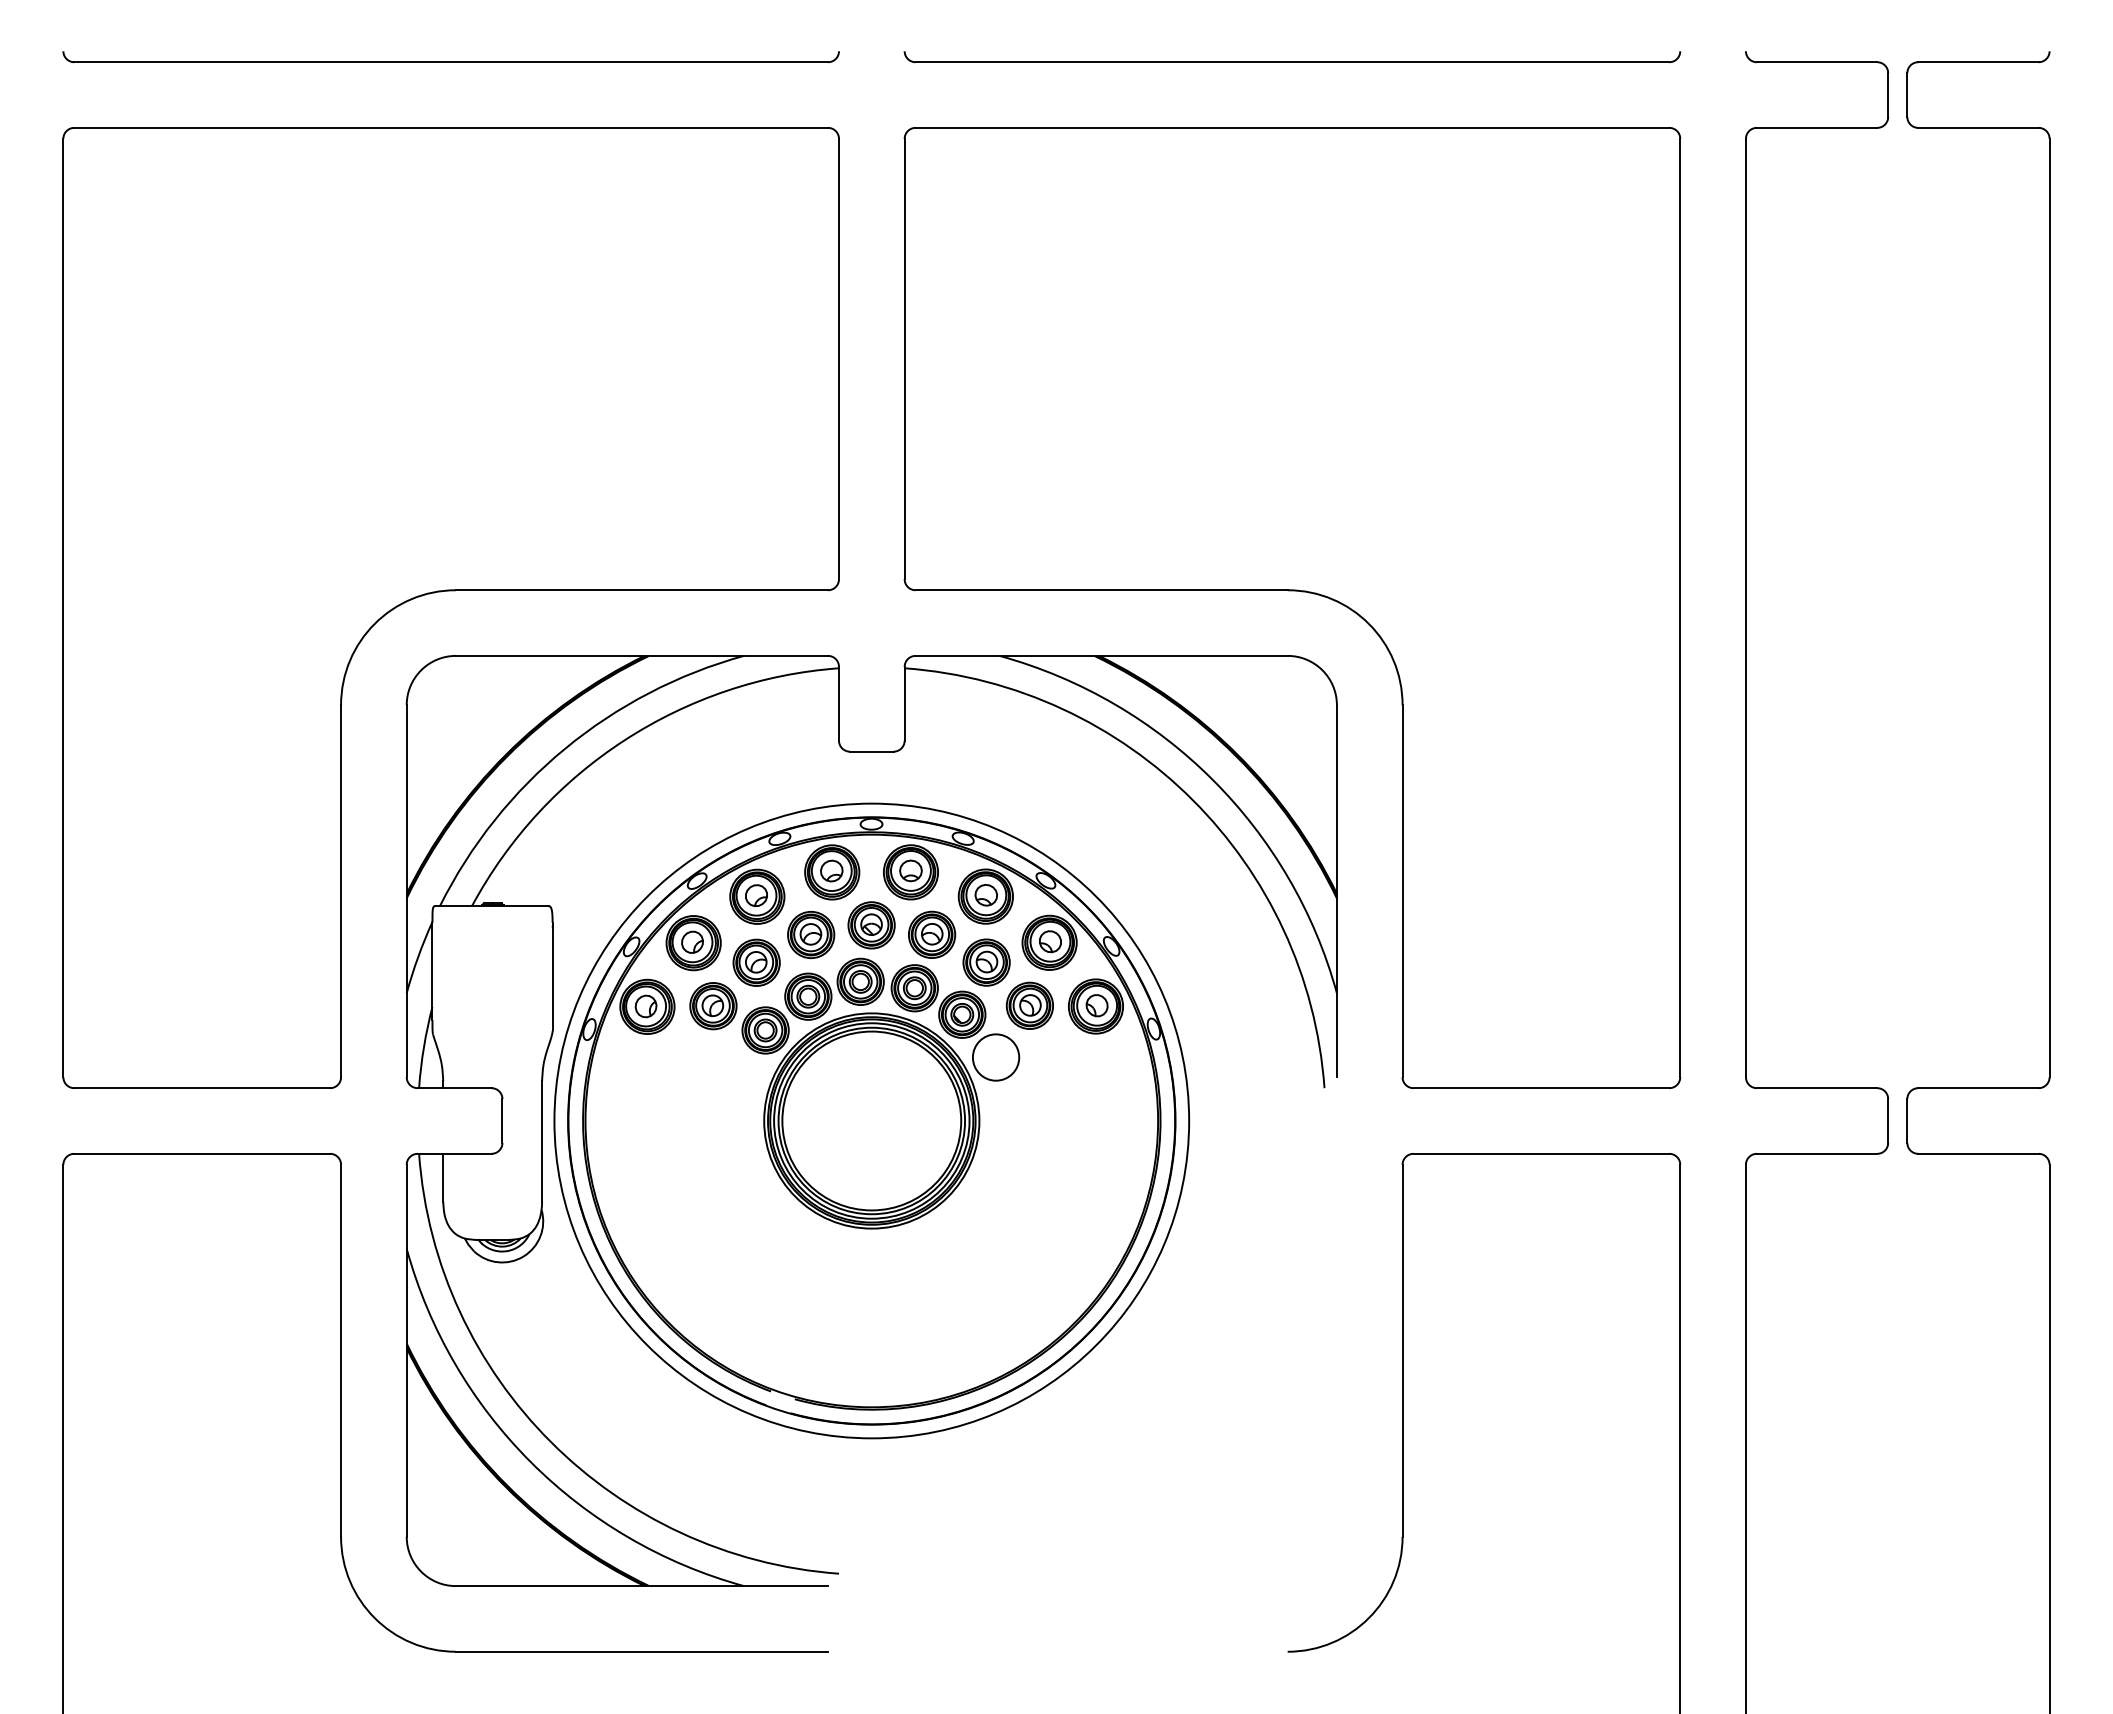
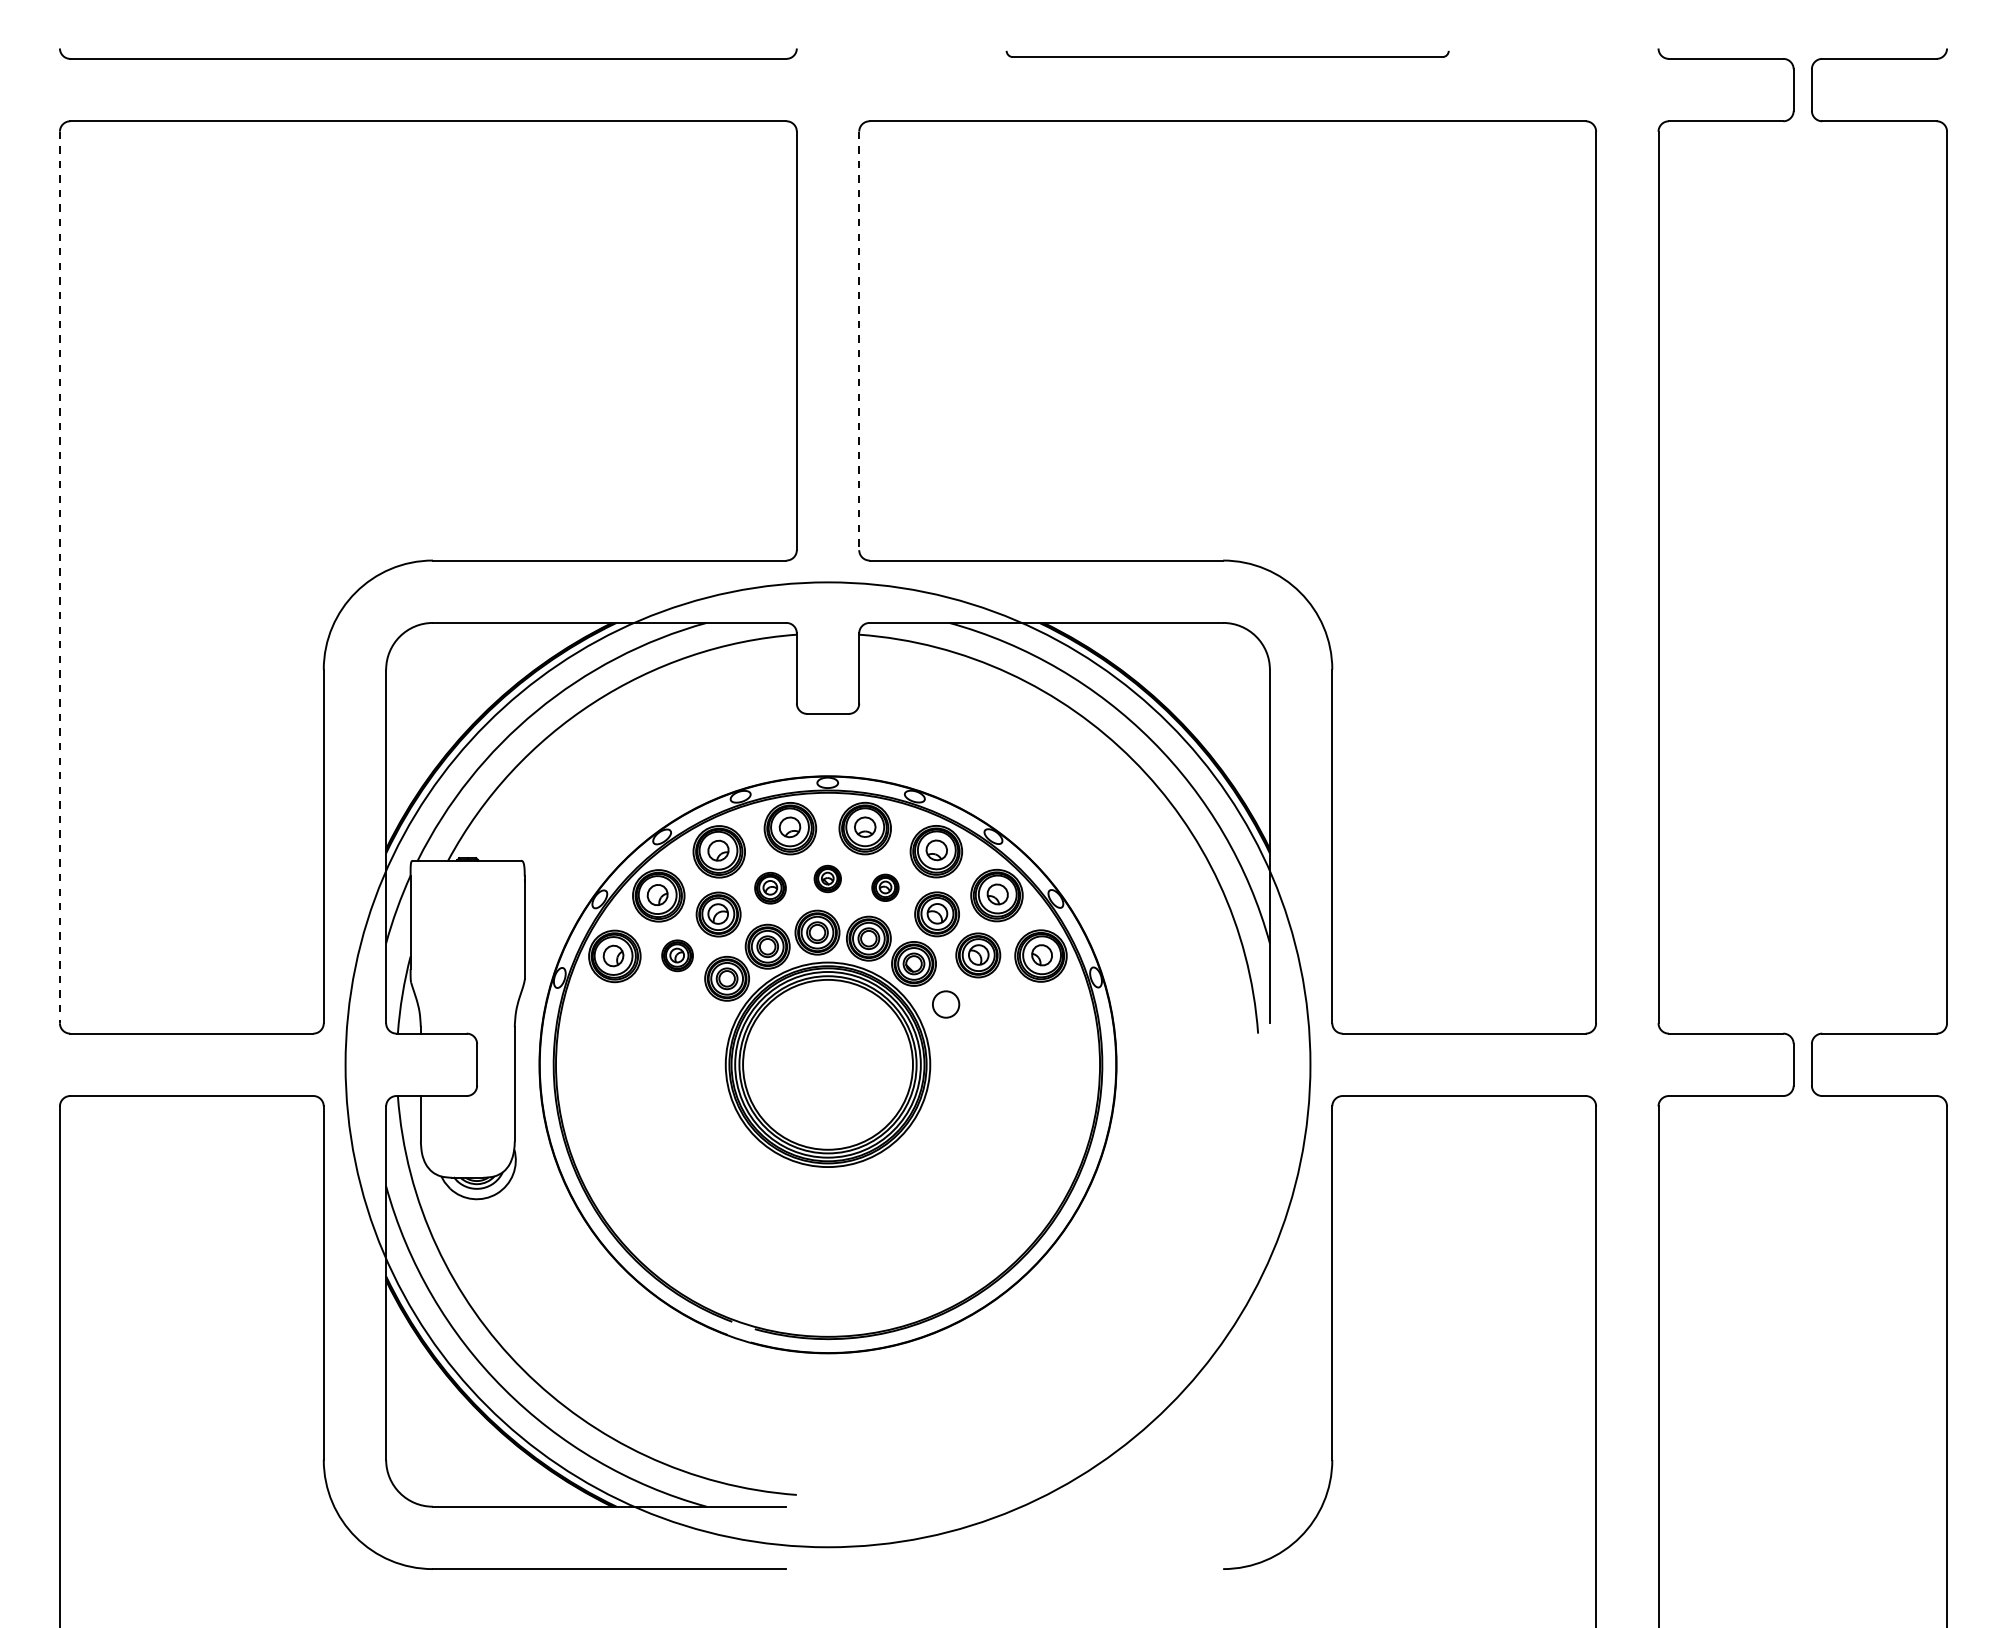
part: (1292, 57) -> (1227, 54), size x0.6
line: (904, 359) -> (859, 341), solid -> dashed
line: (63, 608) -> (60, 577), solid -> dashed
part: (871, 925) -> (827, 879), size x0.6
part: (932, 934) -> (885, 887), size x0.6
part: (811, 935) -> (770, 888), size x0.7
part: (713, 1006) -> (677, 956), size x0.7
circle: (995, 1057) -> (945, 1004), size x0.6
circle: (871, 1120) -> (827, 1064), size x1.6

